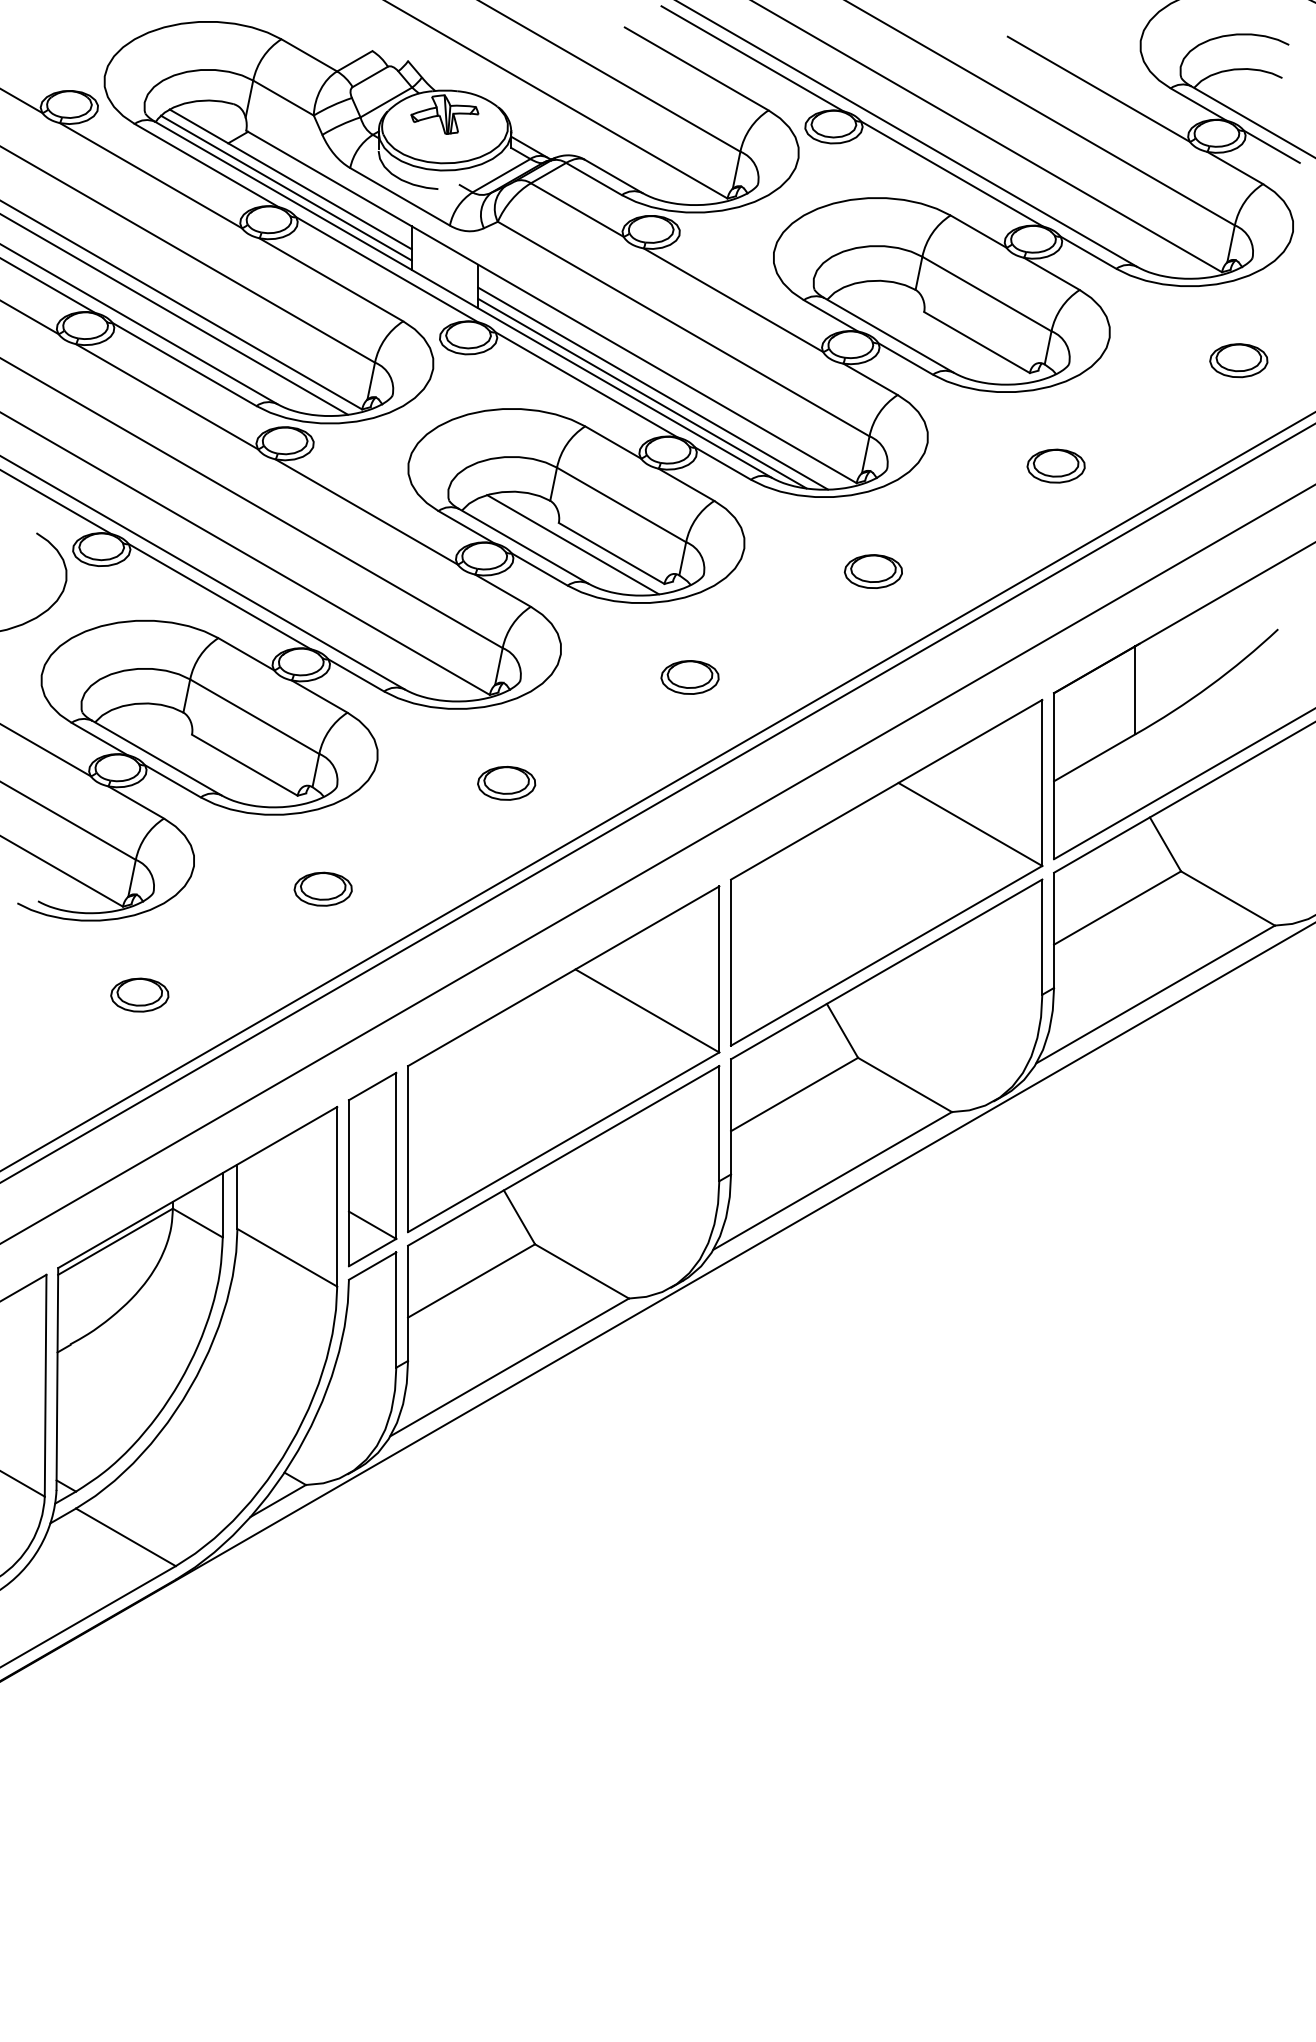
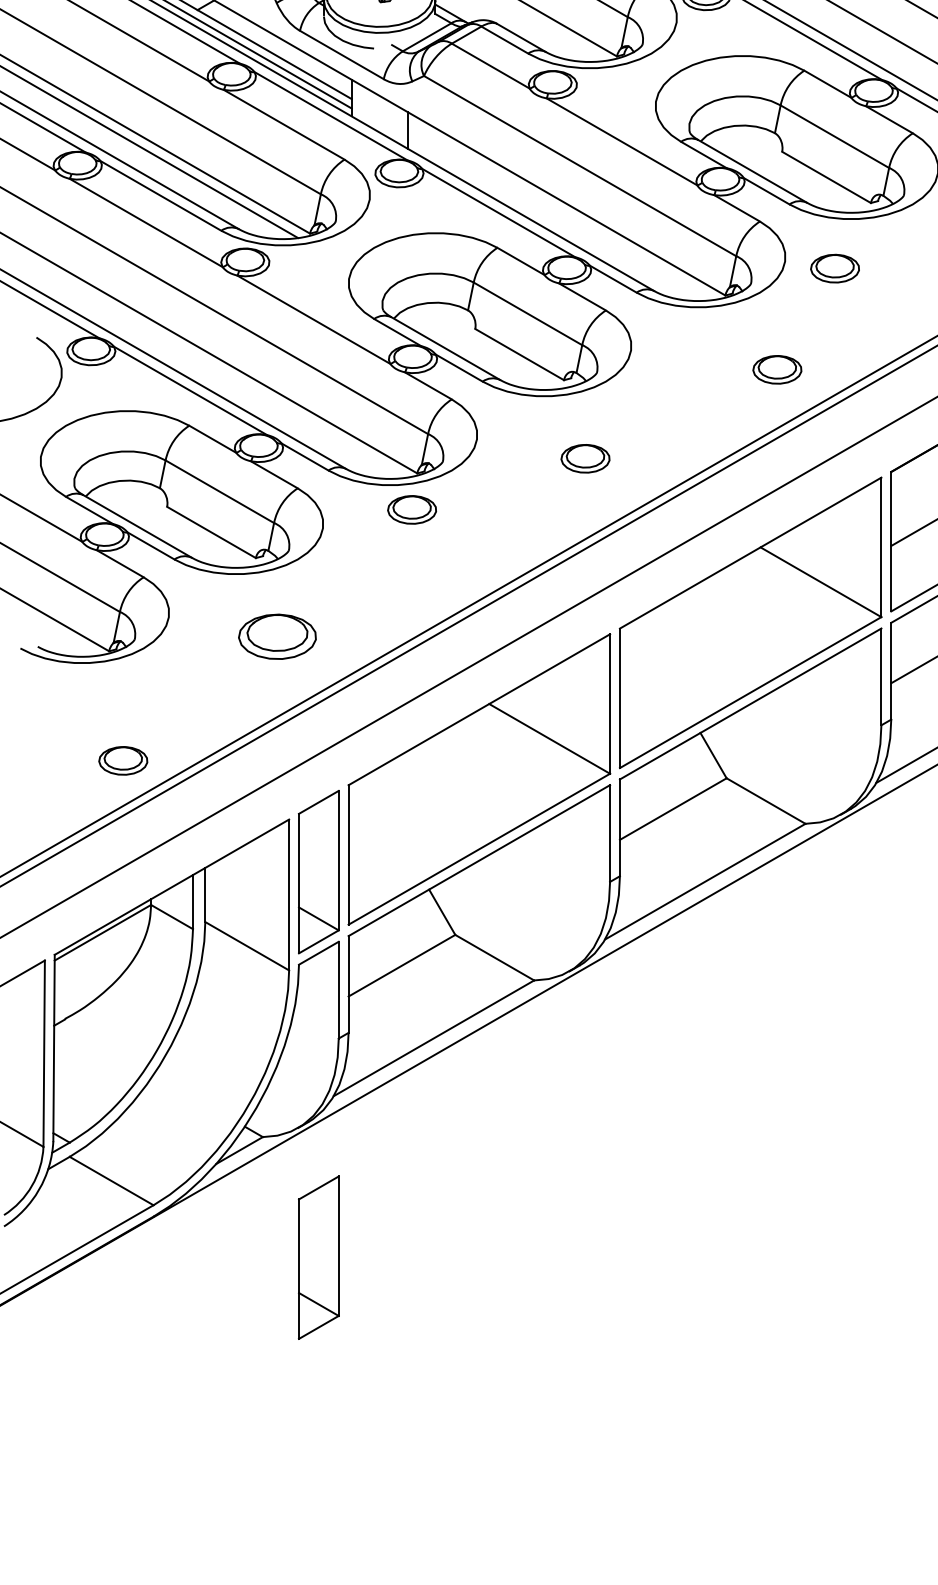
line: (653, 388) -> (554, 216), removed
line: (642, 393) -> (545, 220), removed
part: (1055, 465) -> (834, 268), moved
line: (573, 544) -> (487, 347), removed
part: (872, 571) -> (776, 369), moved
part: (506, 783) -> (411, 510), moved
part: (322, 888) -> (276, 636), size x1.6
part: (139, 994) -> (123, 760), moved
part: (372, 1628) -> (318, 1257), added

